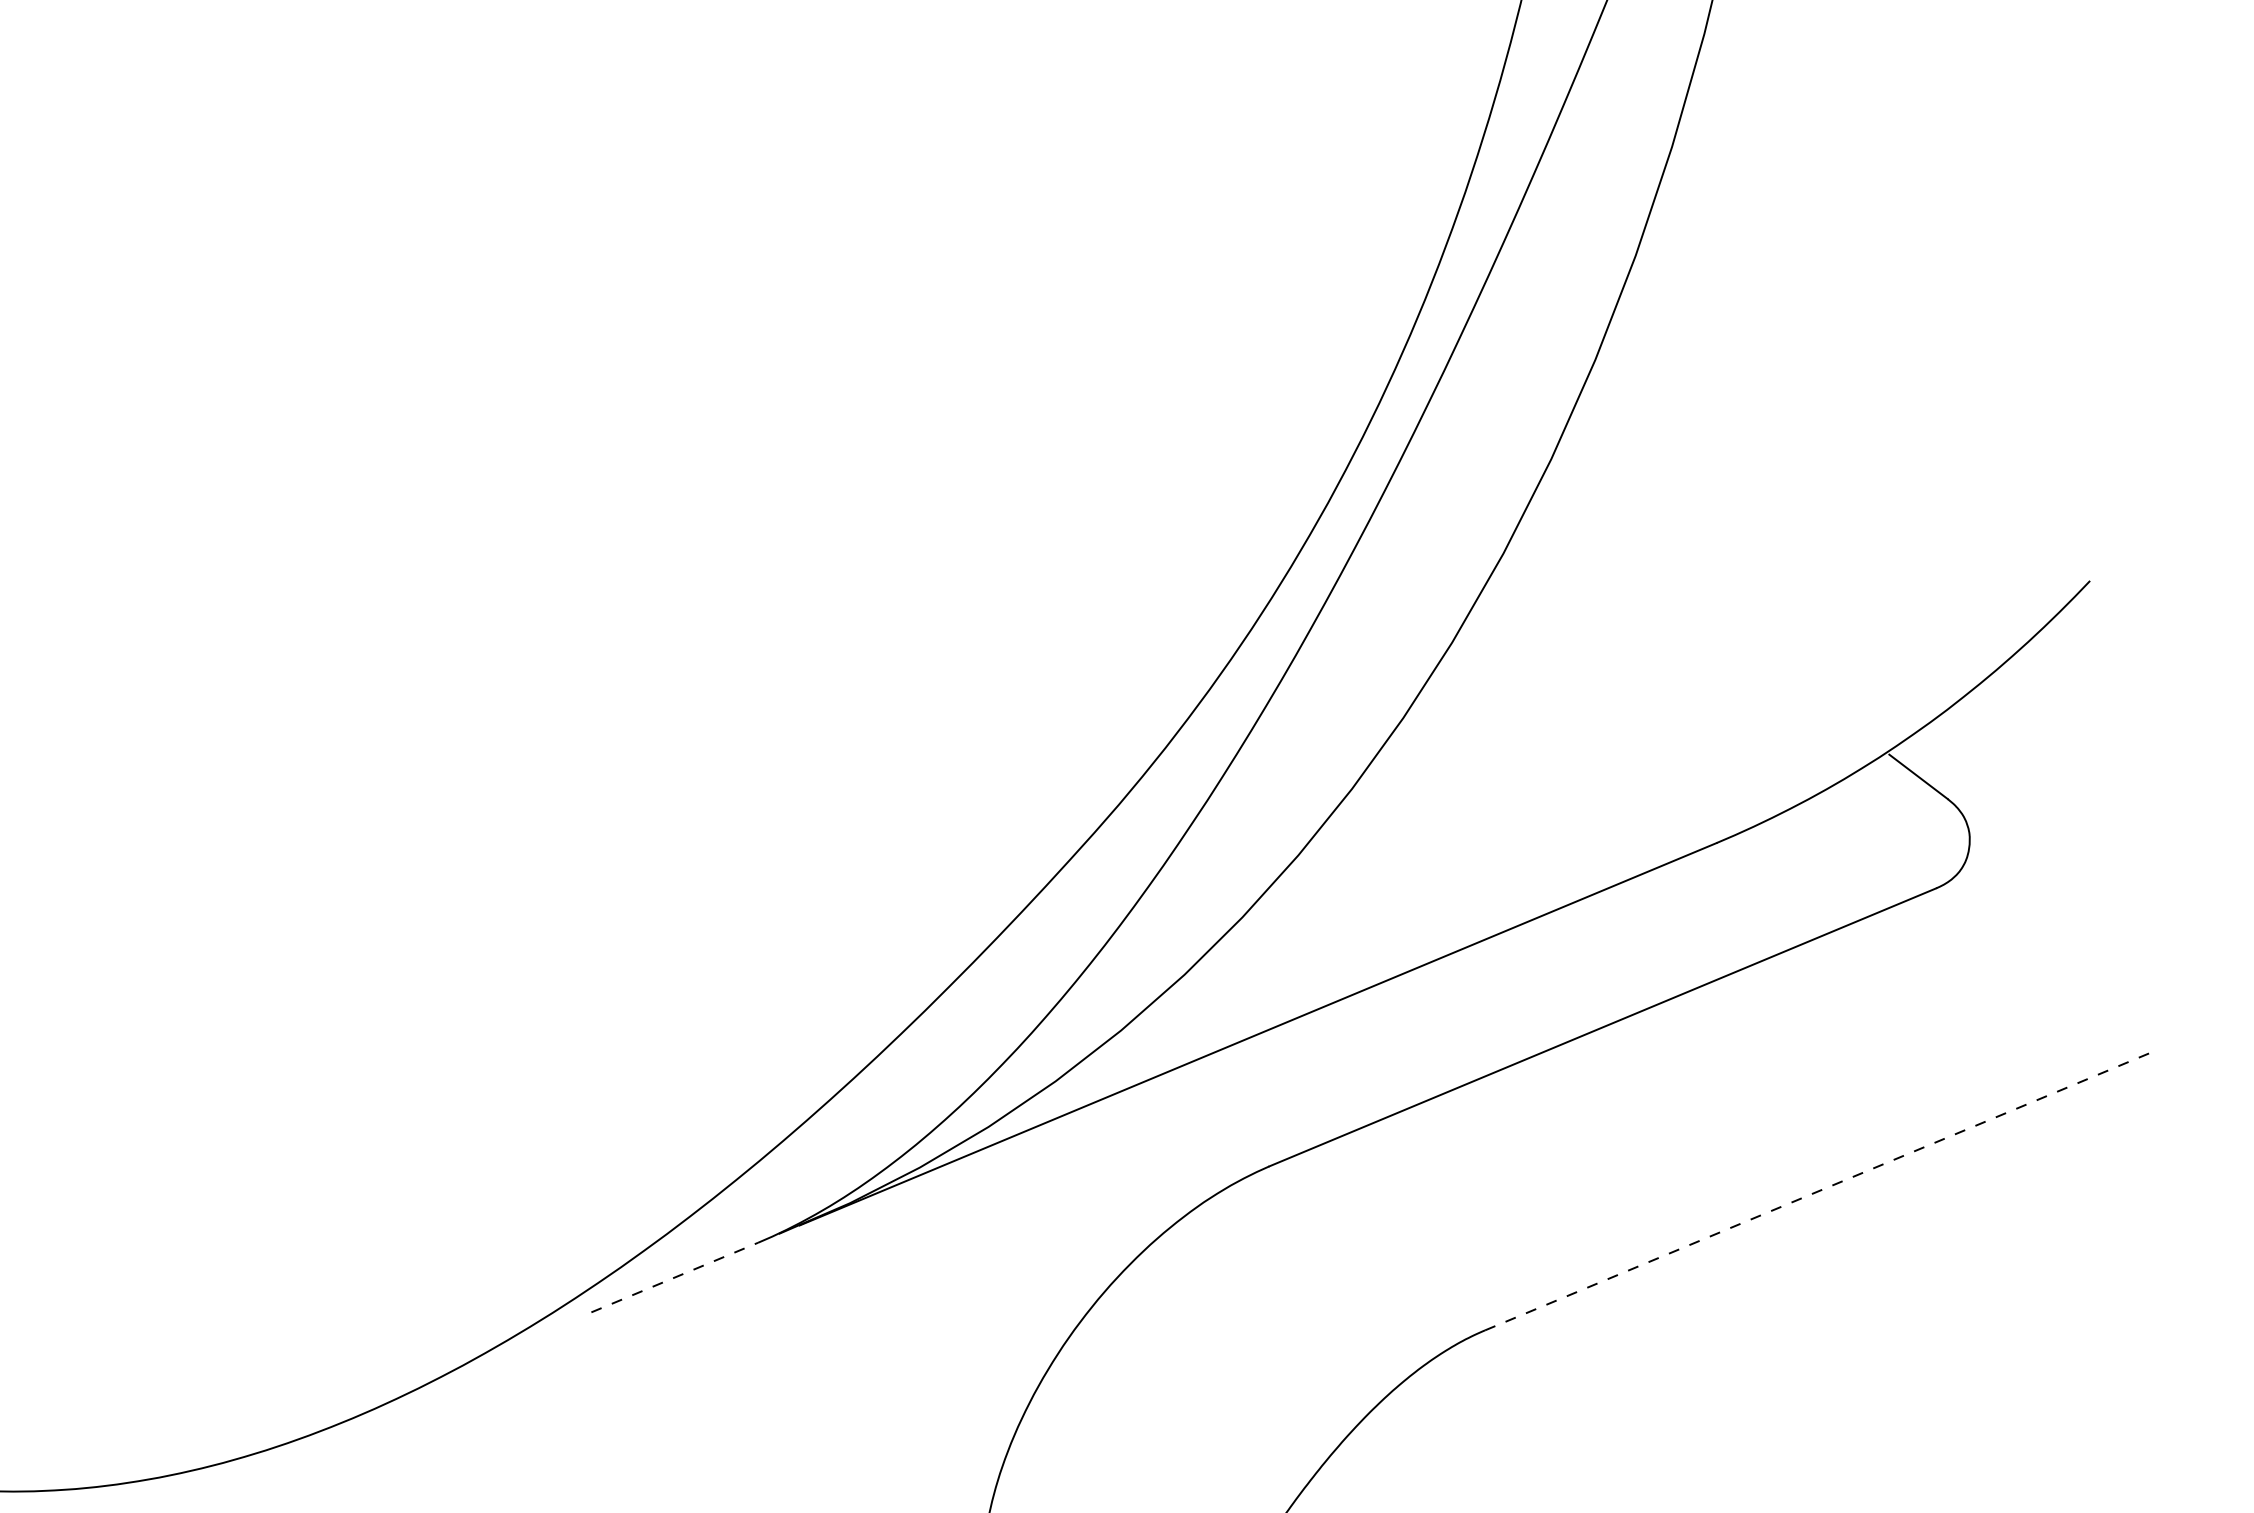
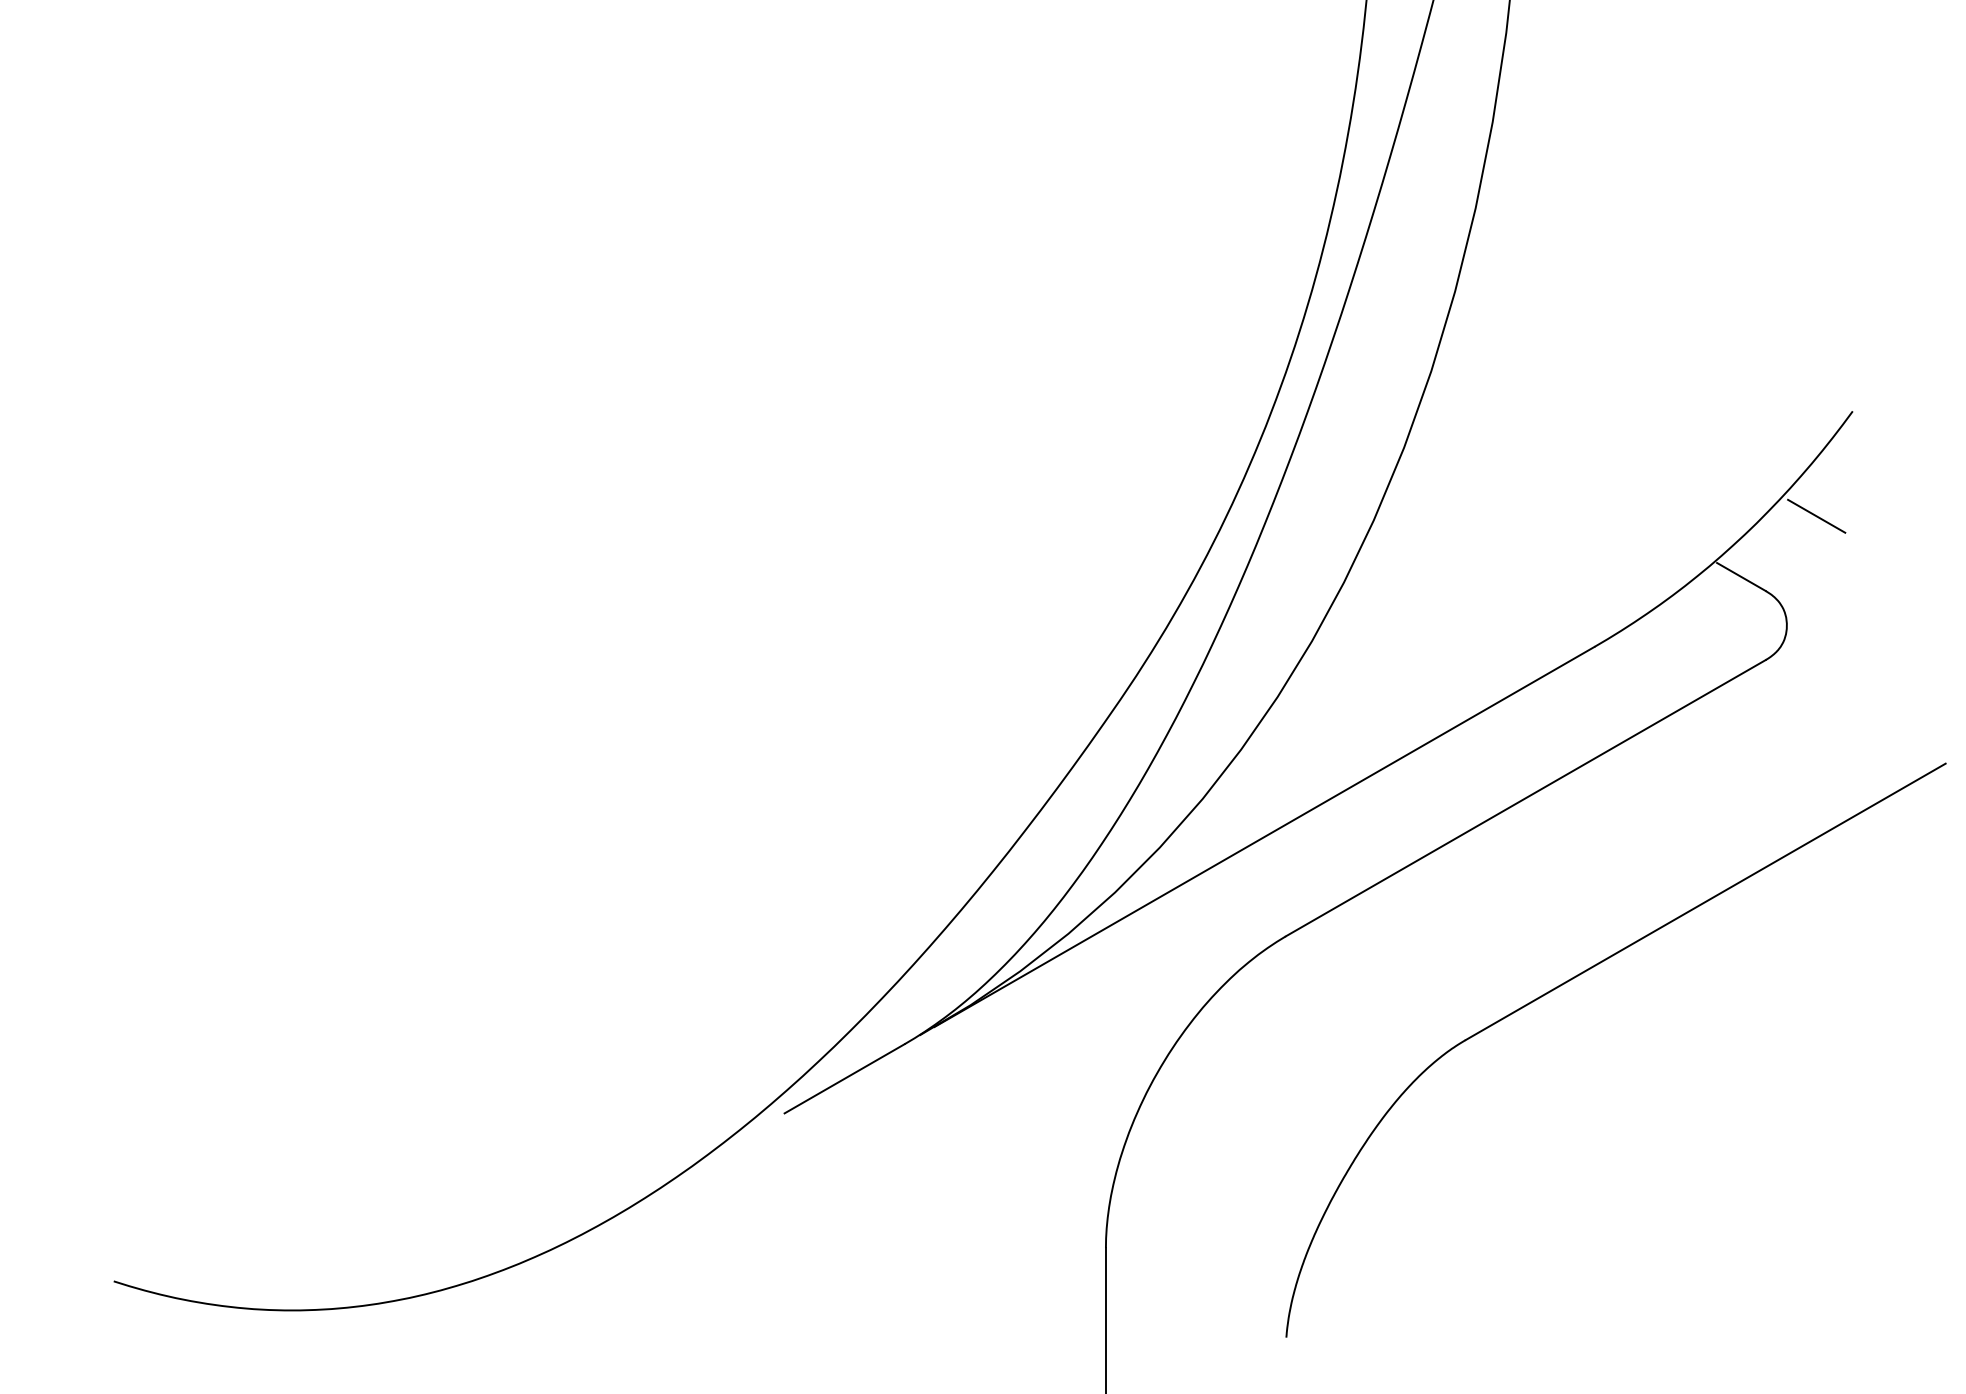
line: (2025, 709) -> (1816, 515), added
line: (1818, 1190) -> (1705, 901), dashed -> solid
line: (675, 1277) -> (845, 1078), dashed -> solid

